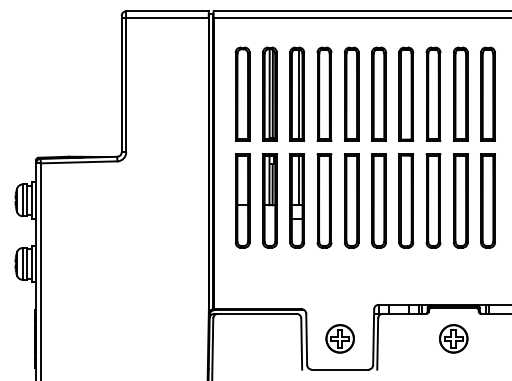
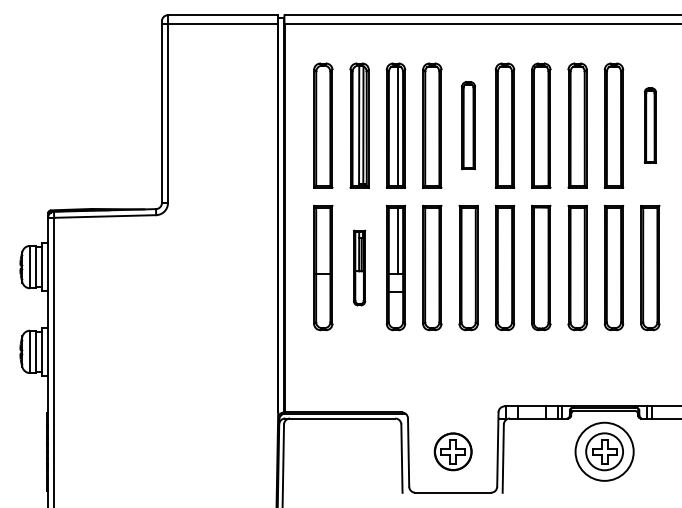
part: (351, 94) -> (468, 125), size x0.7
part: (488, 94) -> (650, 125), size x0.6
part: (269, 200) -> (359, 267), size x0.6
circle: (453, 338) -> (604, 451), size x1.6

